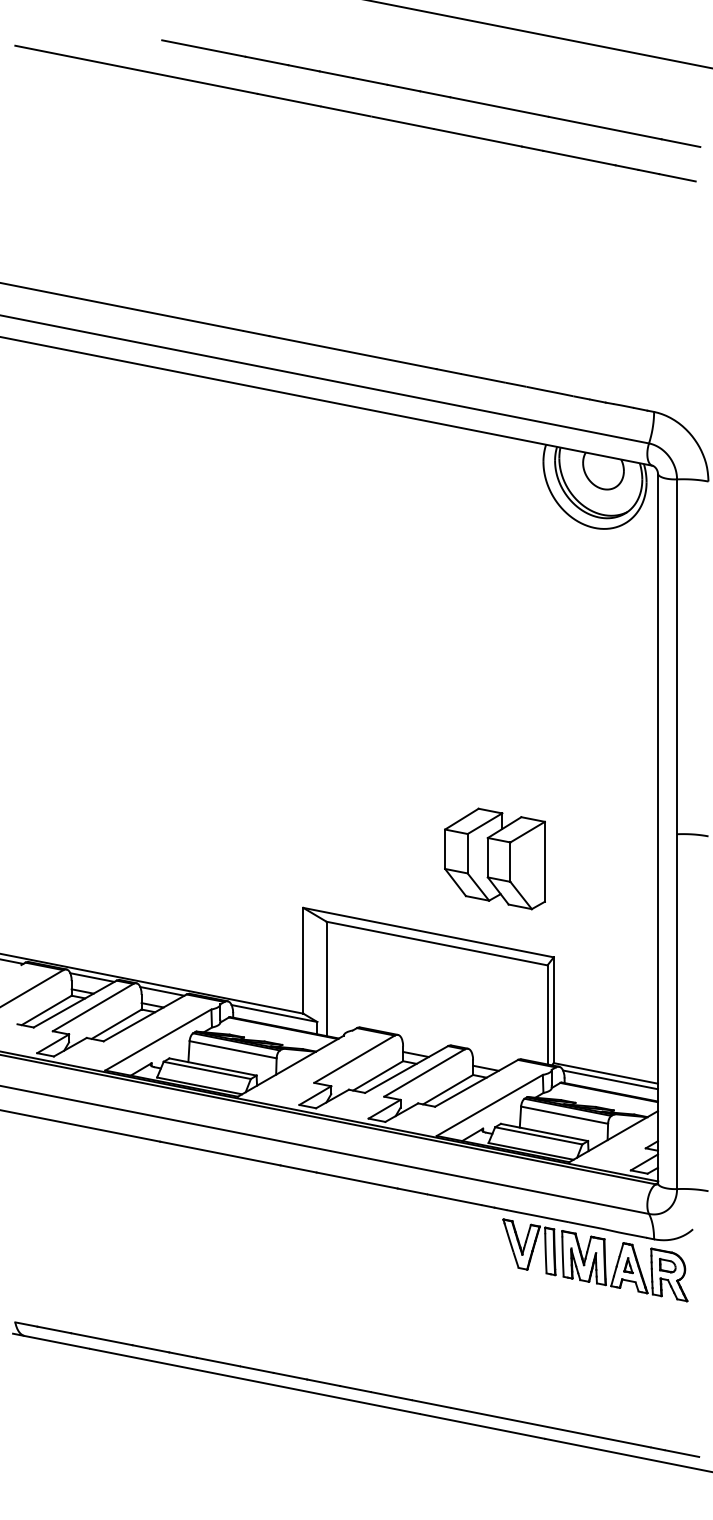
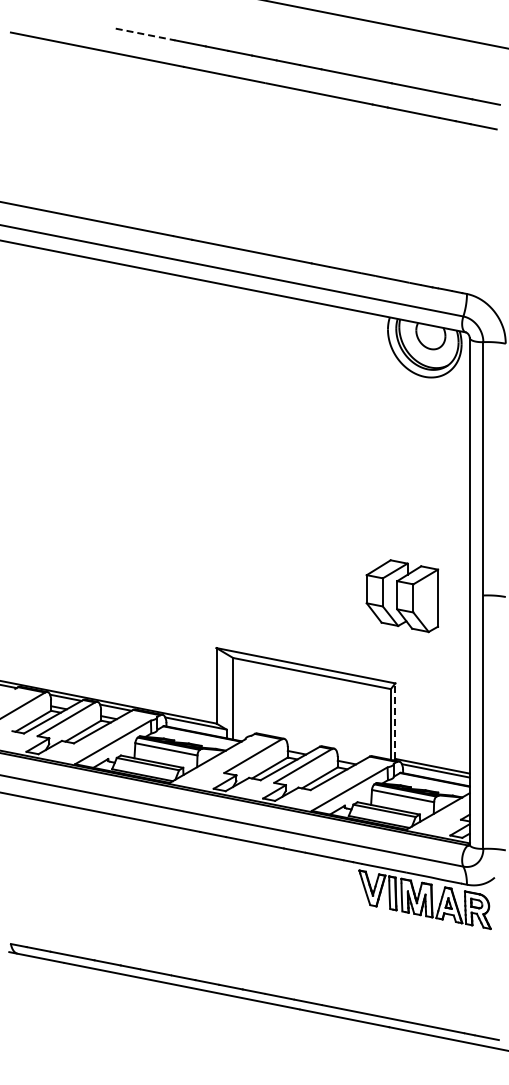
line: (205, 48) -> (146, 34), solid -> dashed
part: (495, 859) -> (402, 596), moved
line: (553, 1010) -> (395, 721), solid -> dashed

